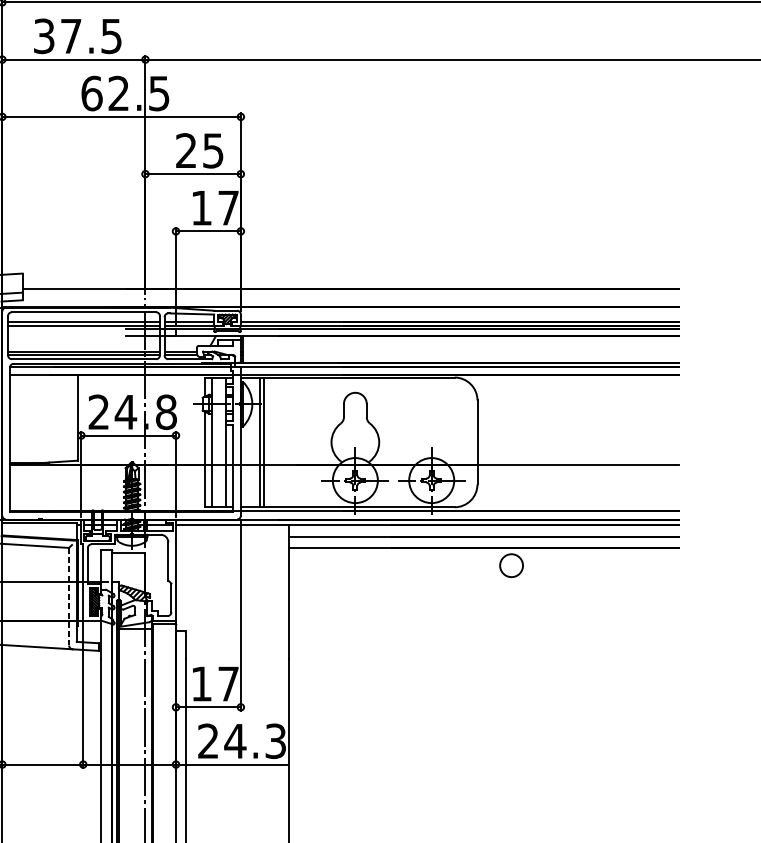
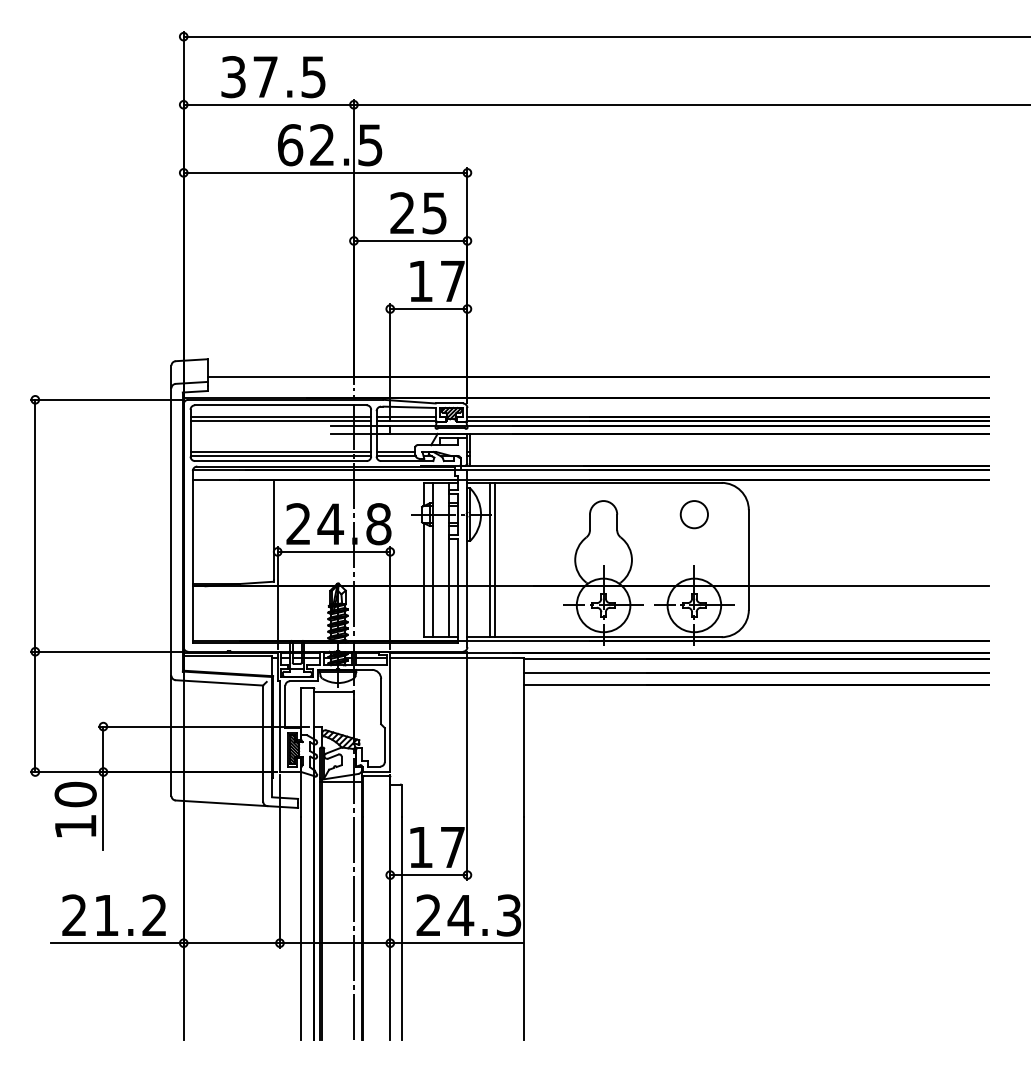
circle: (510, 565) -> (693, 514), moved
line: (69, 597) -> (263, 744), dashed -> solid

